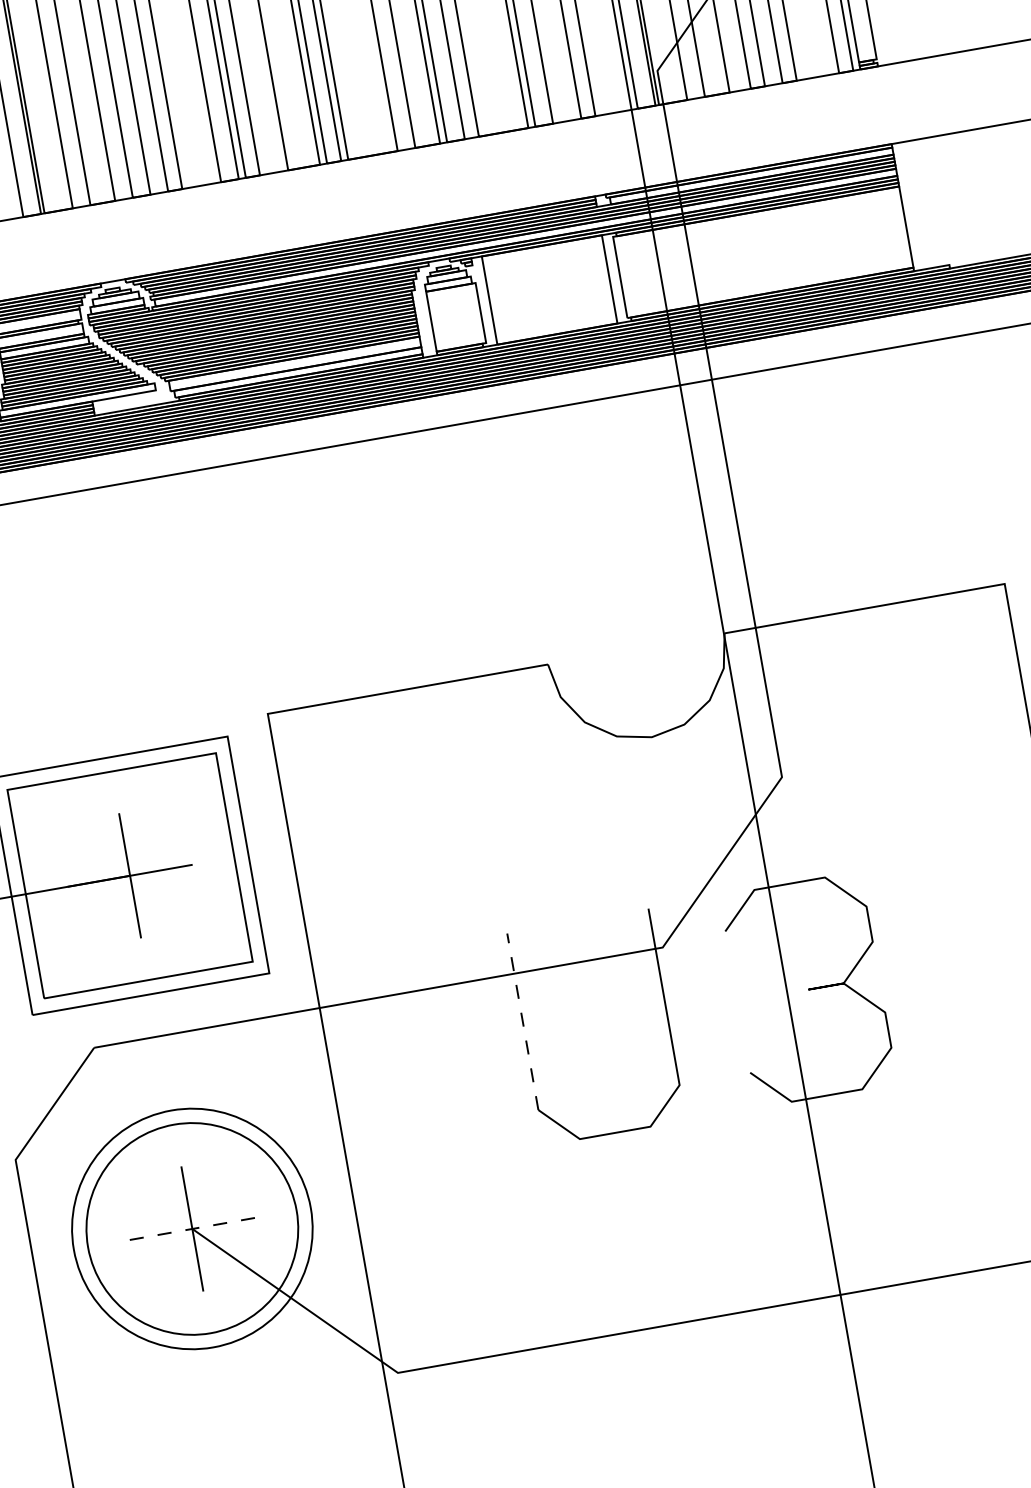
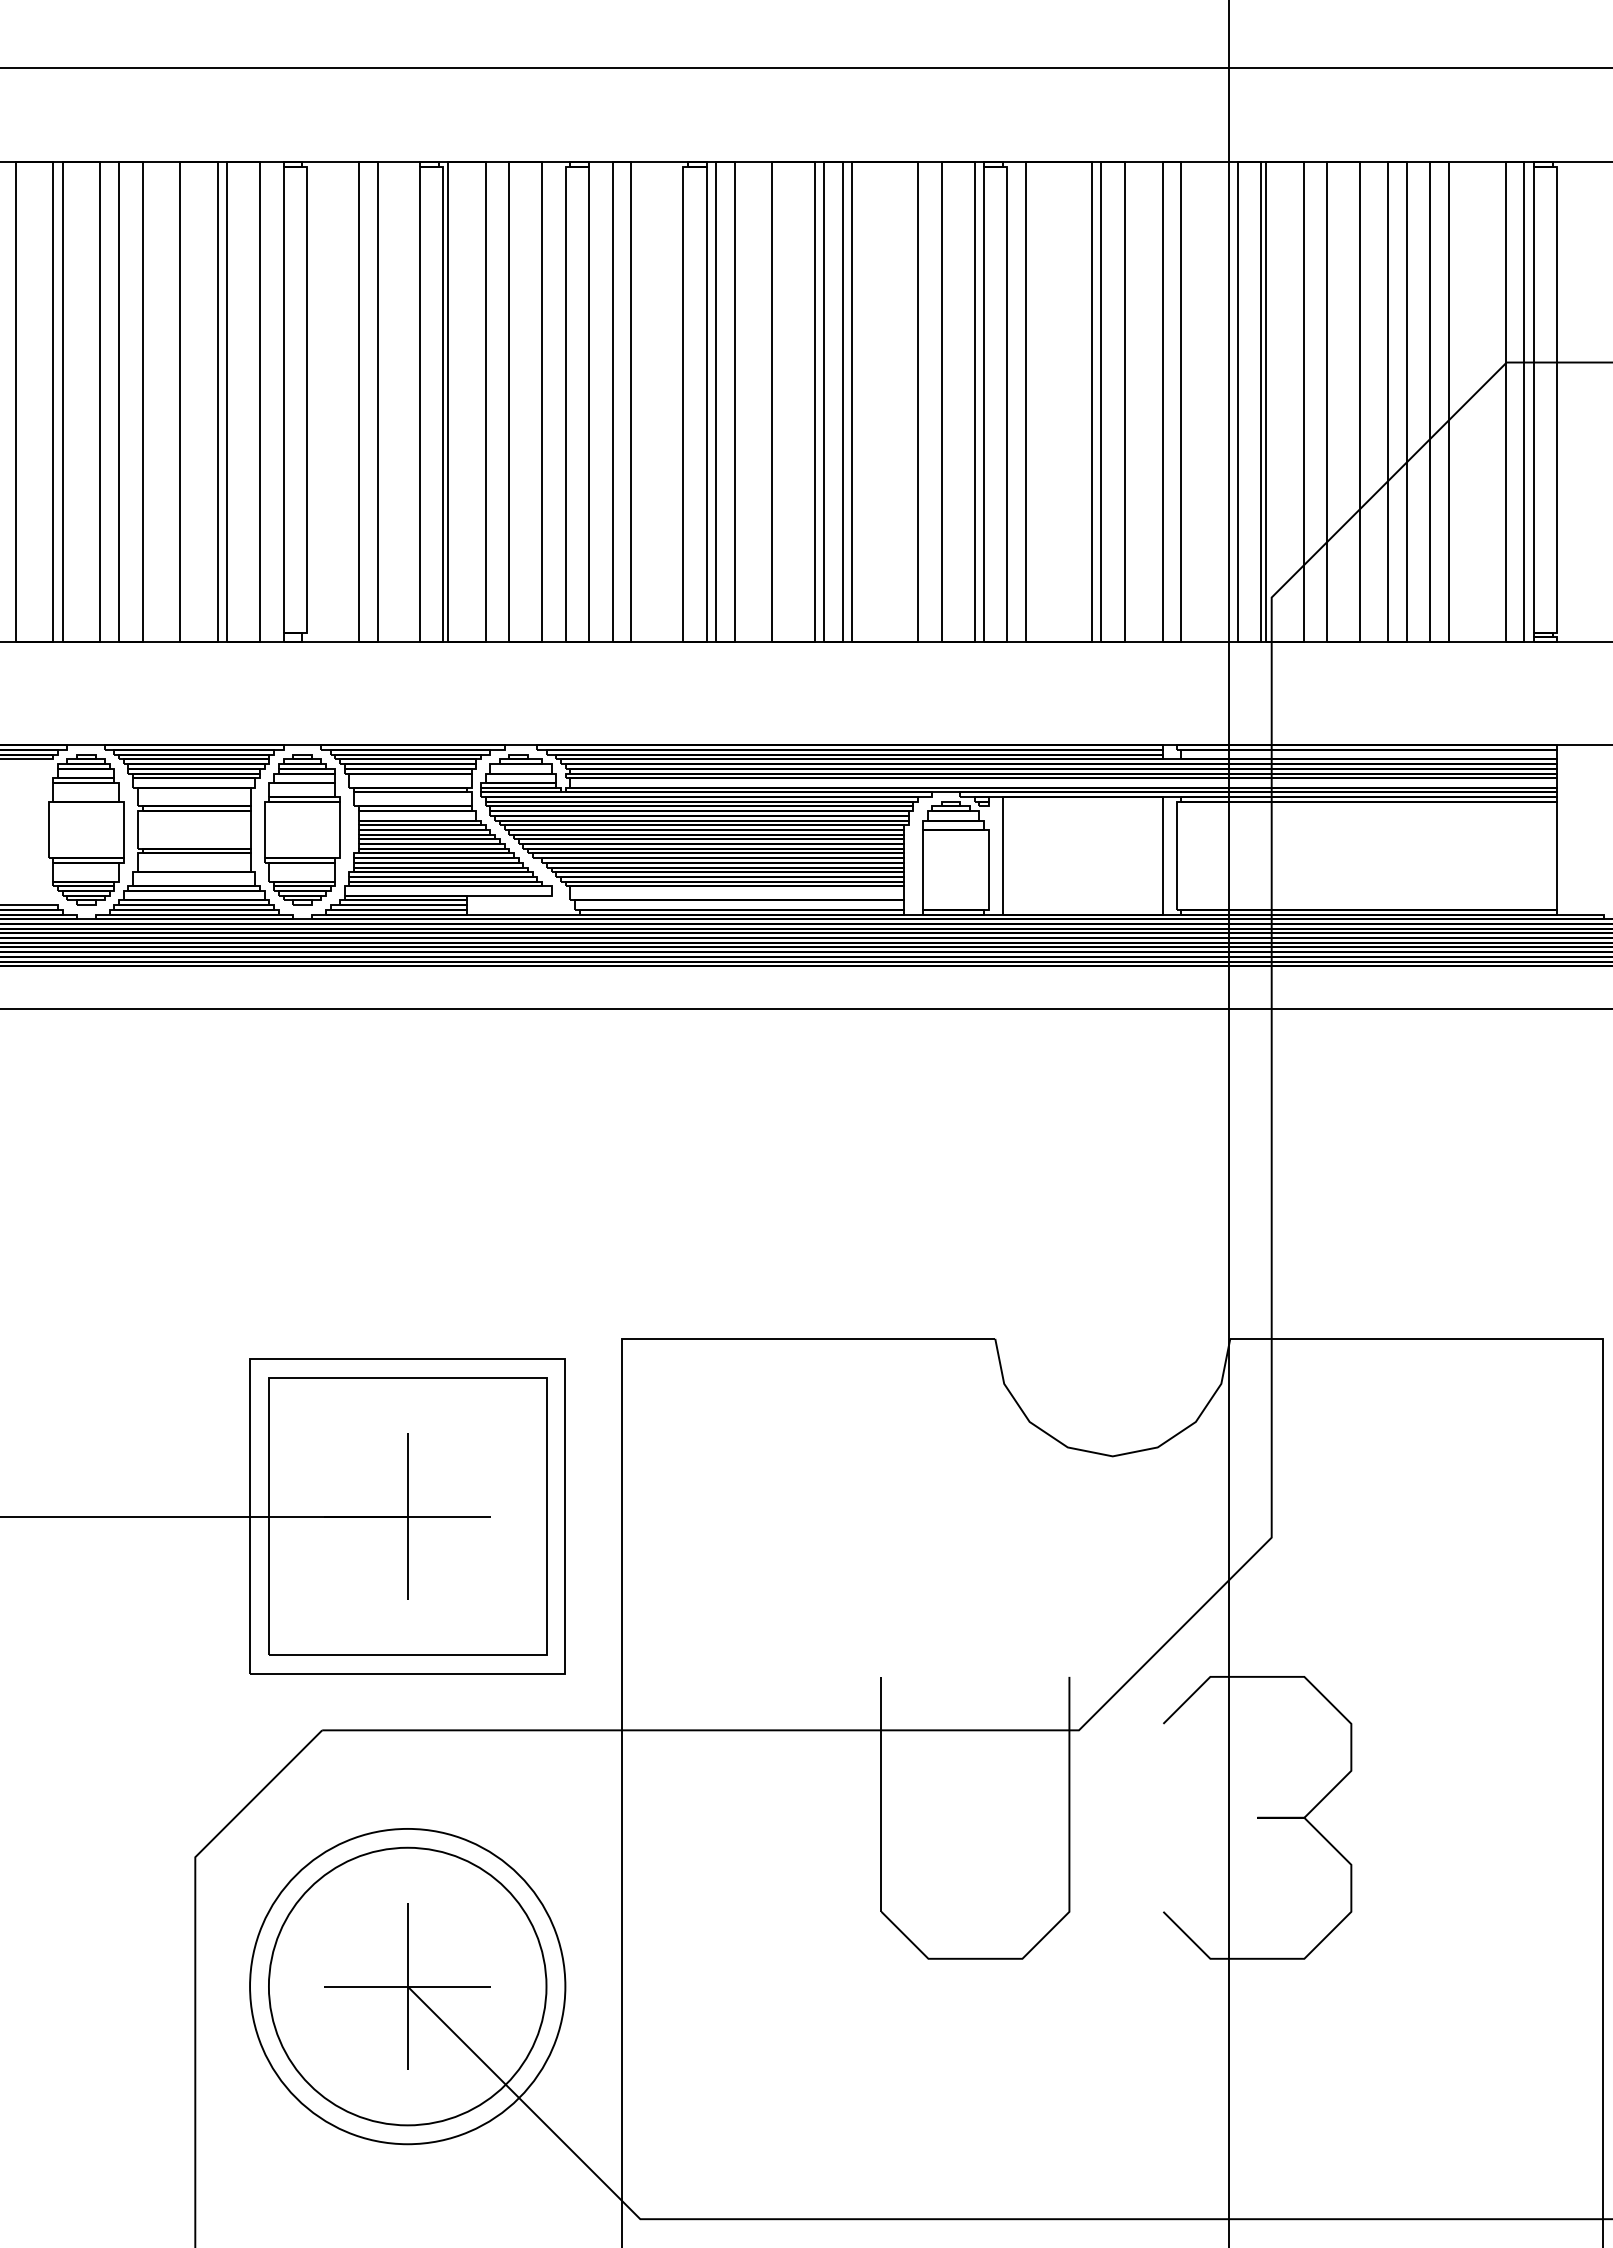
line: (522, 1021) -> (881, 1793), dashed -> solid
line: (192, 1228) -> (408, 1986), dashed -> solid

